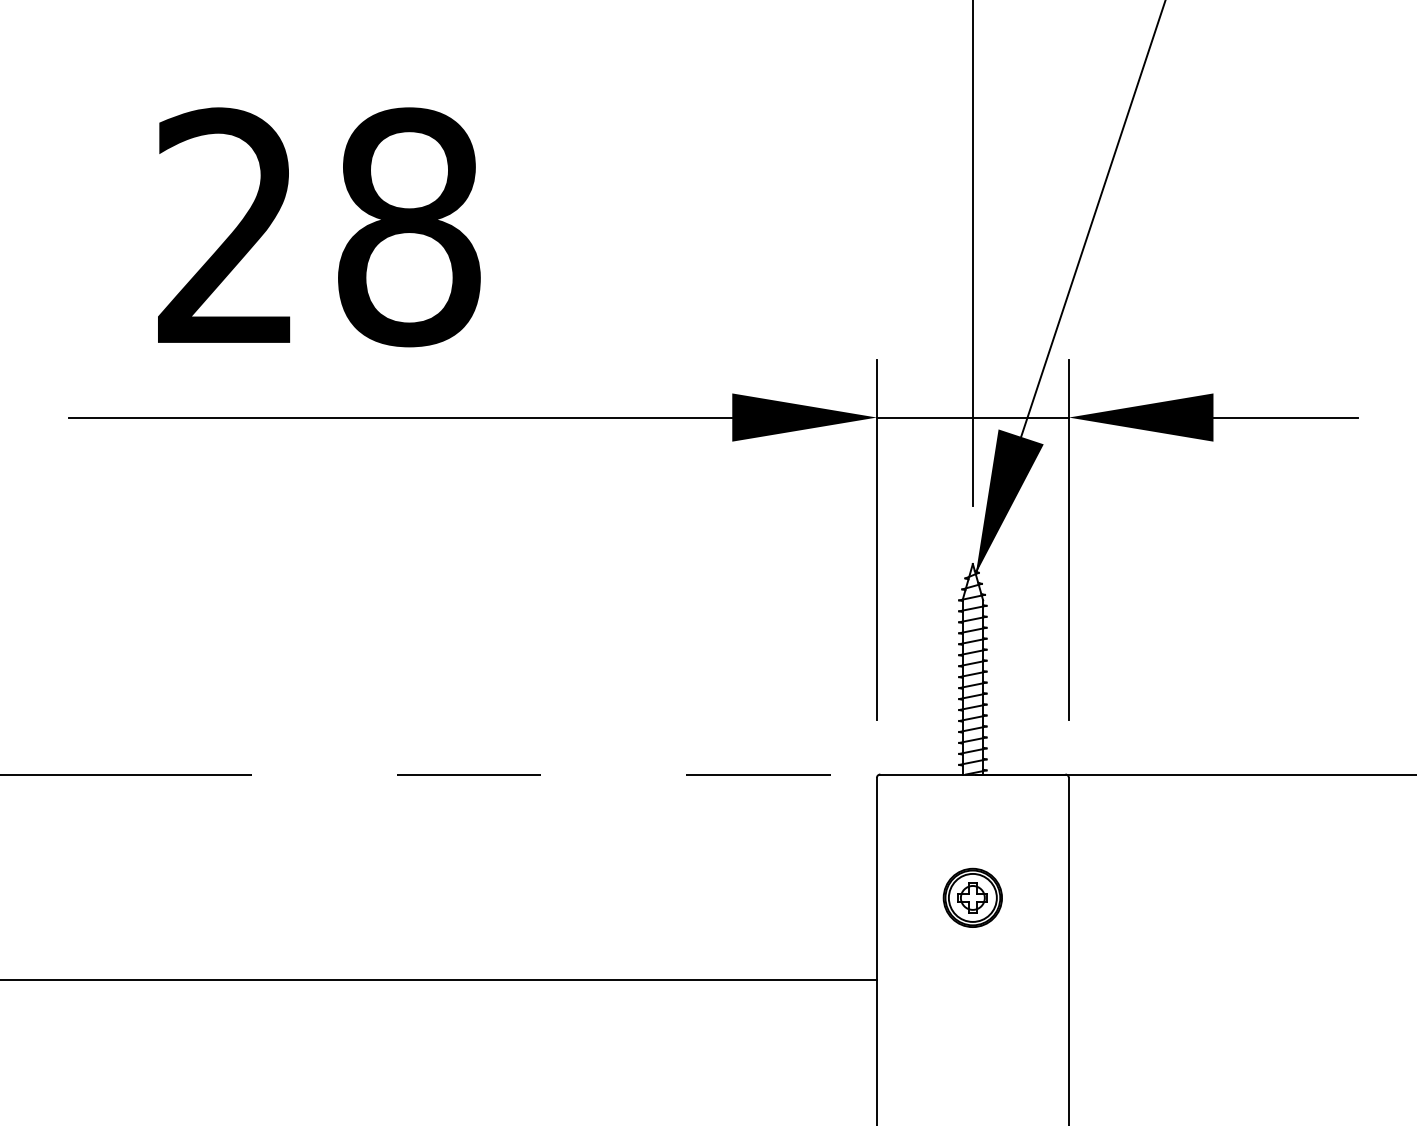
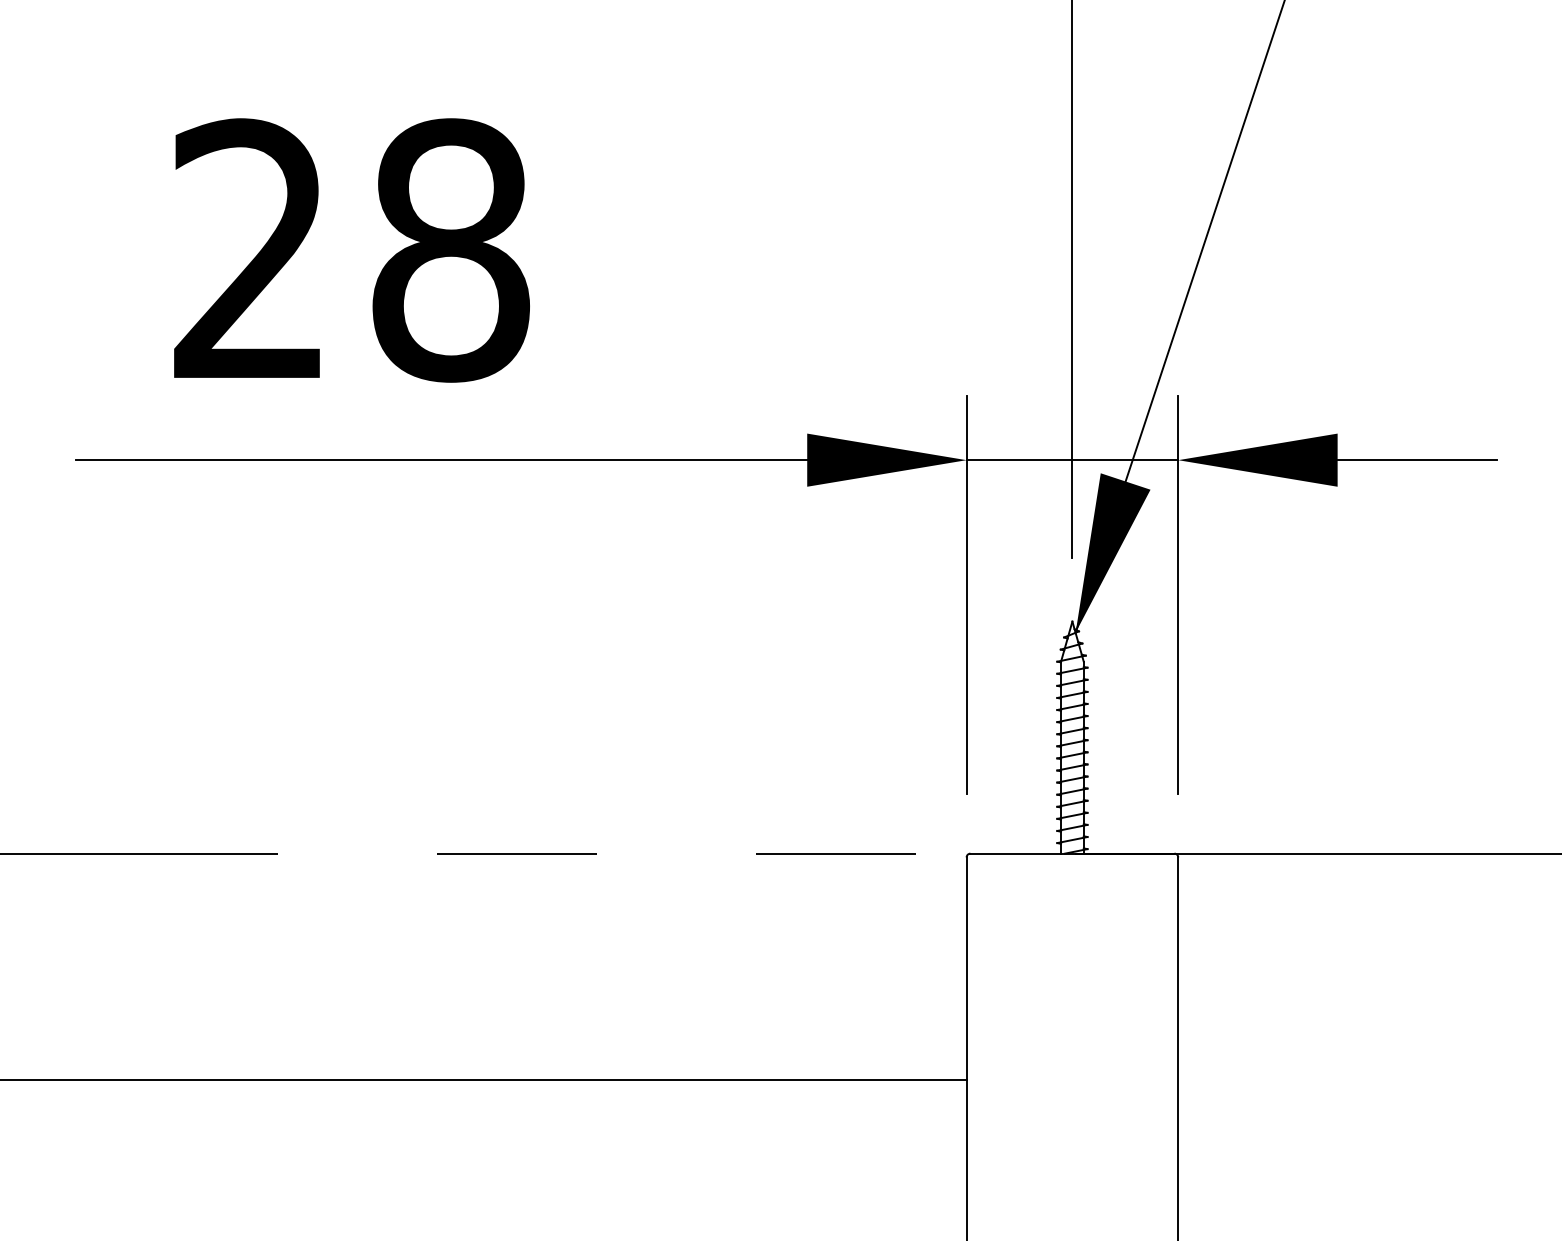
part: (972, 897) -> (1072, 989), removed

